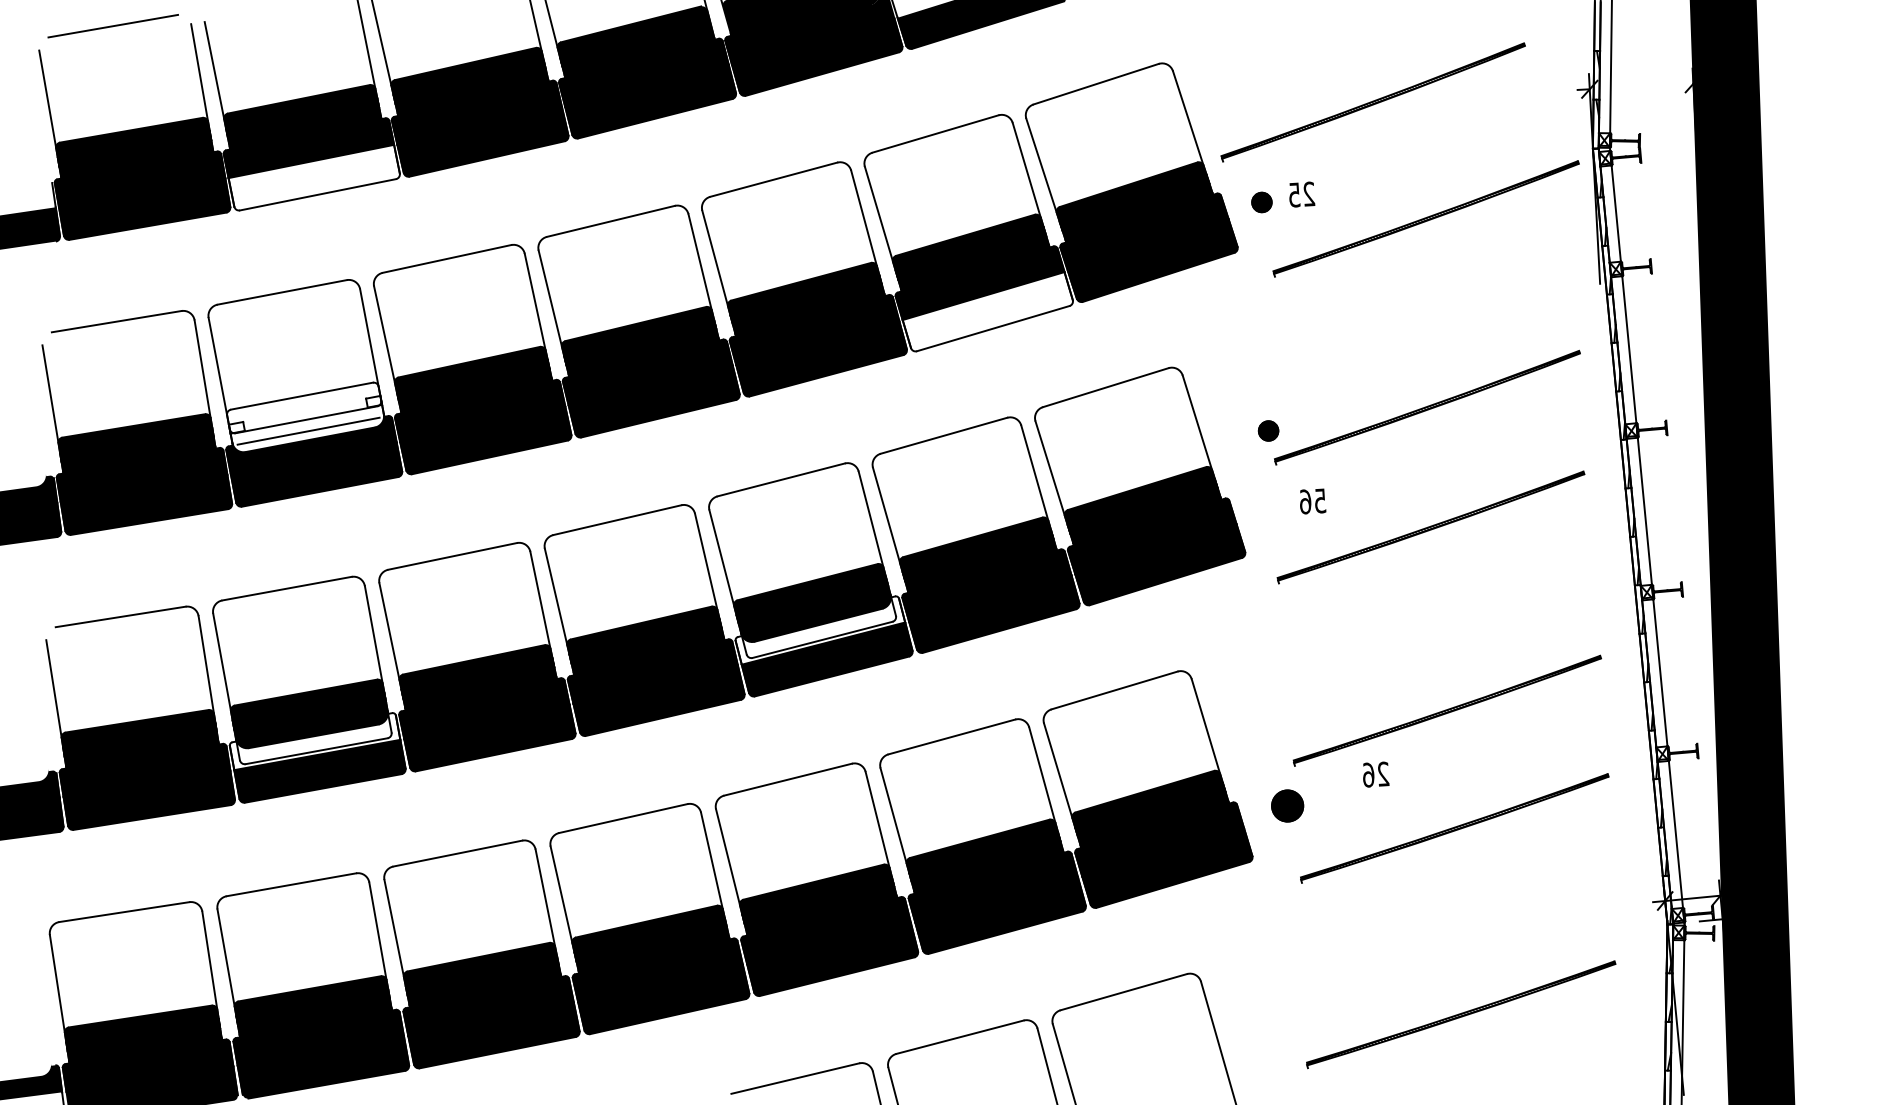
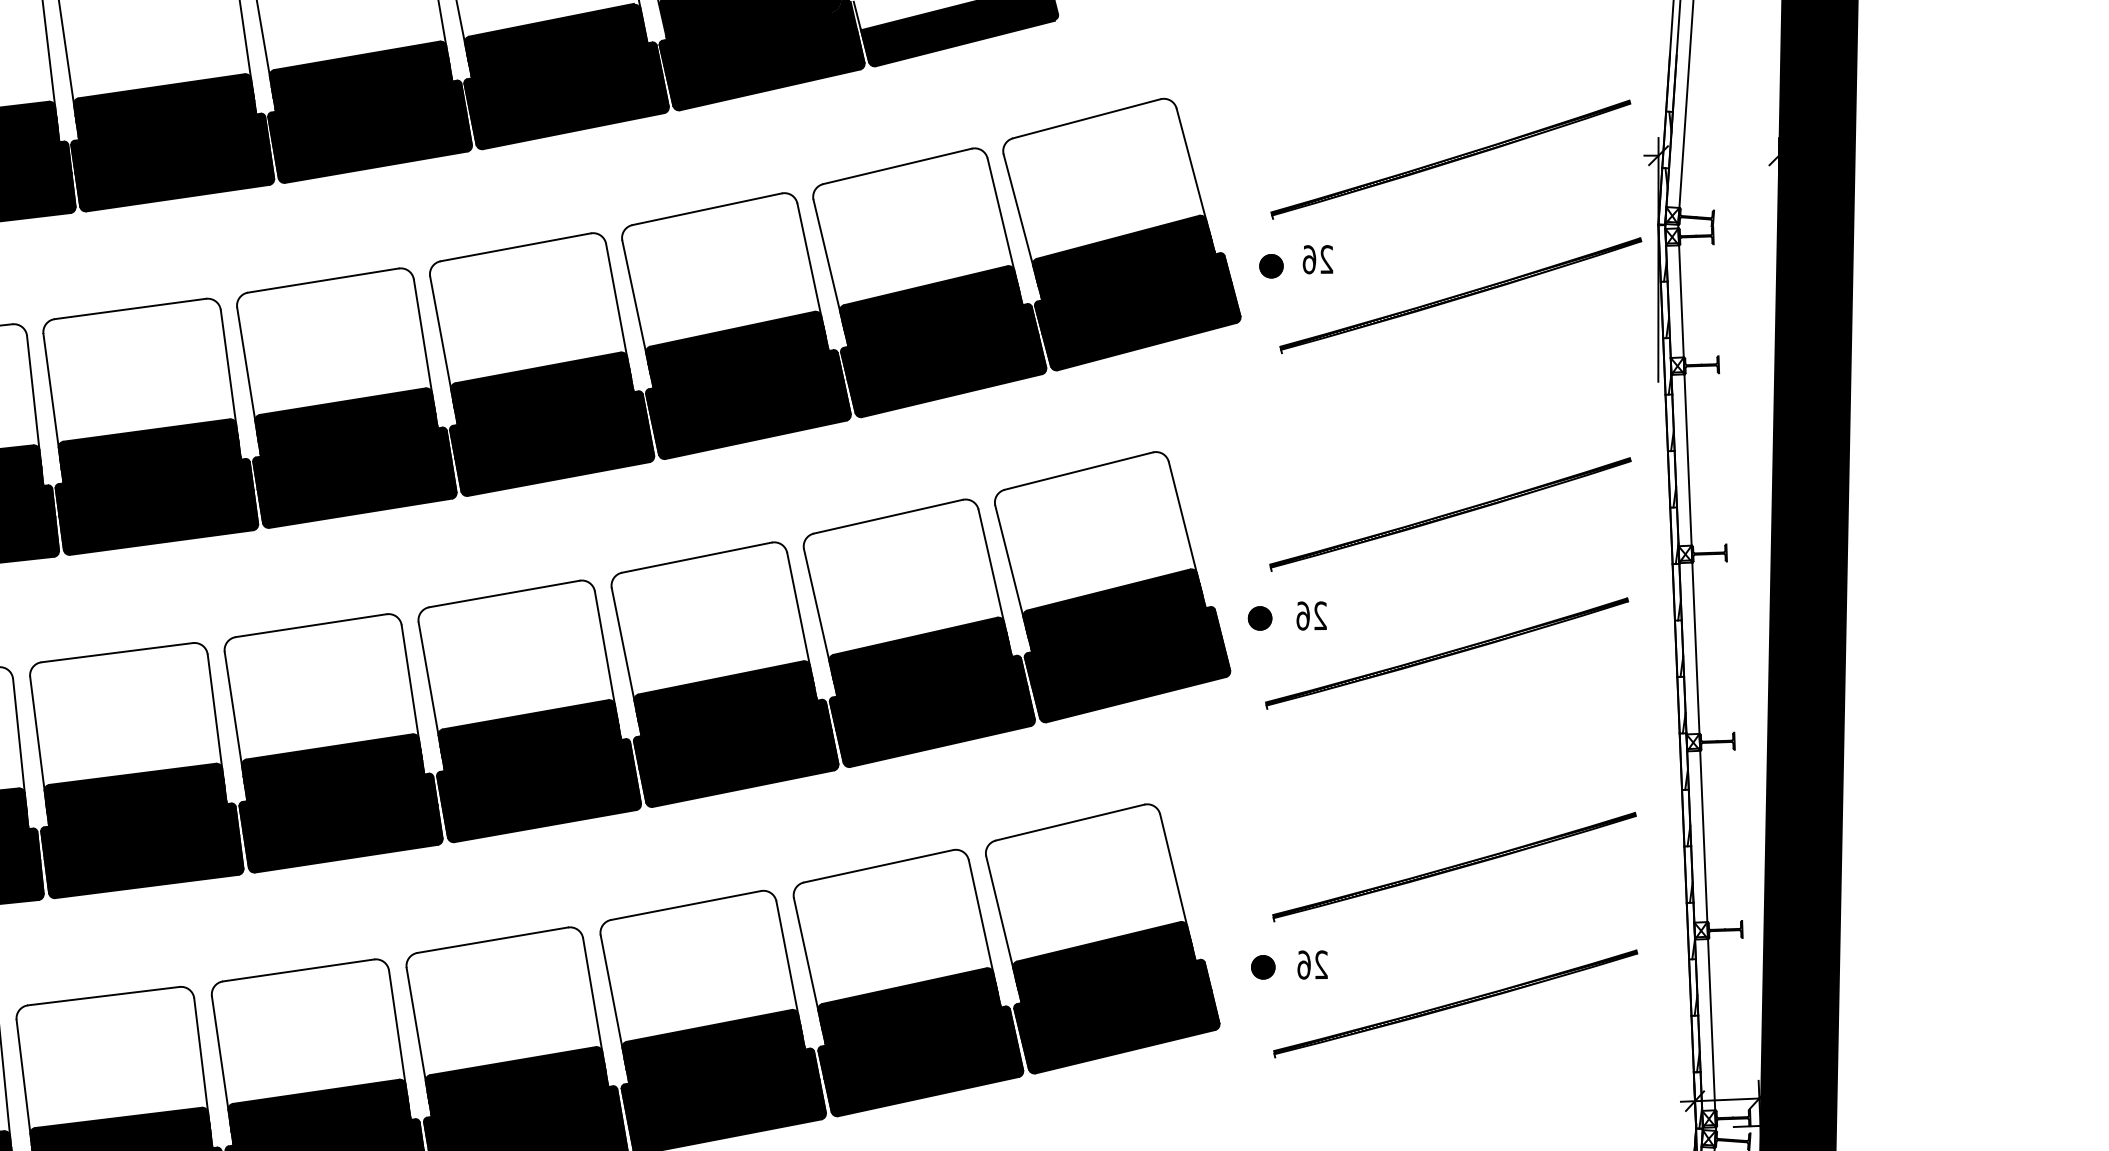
part: (1372, 102) -> (1449, 159), moved
fill: (313, 177) -> (173, 177), added
text: (1294, 194) -> (1309, 259), 25 -> 26
fill: (987, 311) -> (946, 375), added
fill: (305, 417) -> (149, 455), added
part: (1268, 430) -> (1260, 617), moved
text: (1320, 500) -> (1320, 615), 56 -> 26
fill: (820, 629) -> (733, 733), added
fill: (314, 740) -> (139, 830), added
text: (1376, 774) -> (1313, 964), moved
part: (1287, 805) -> (1263, 966), size x0.62

